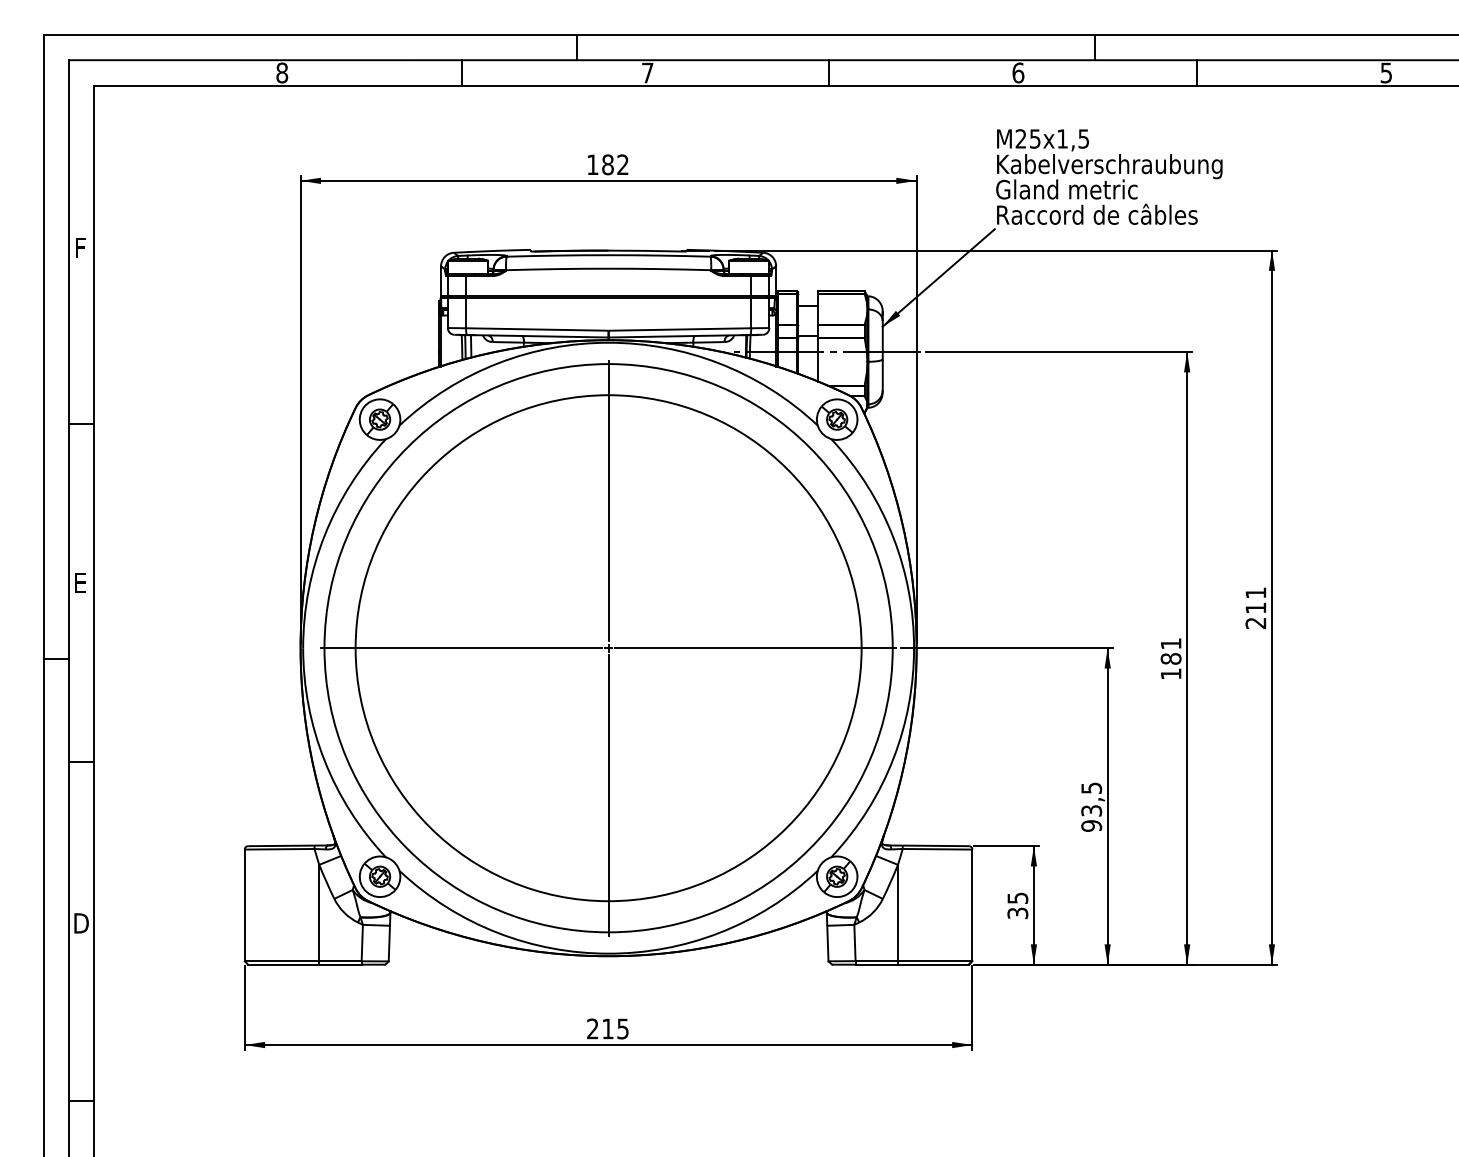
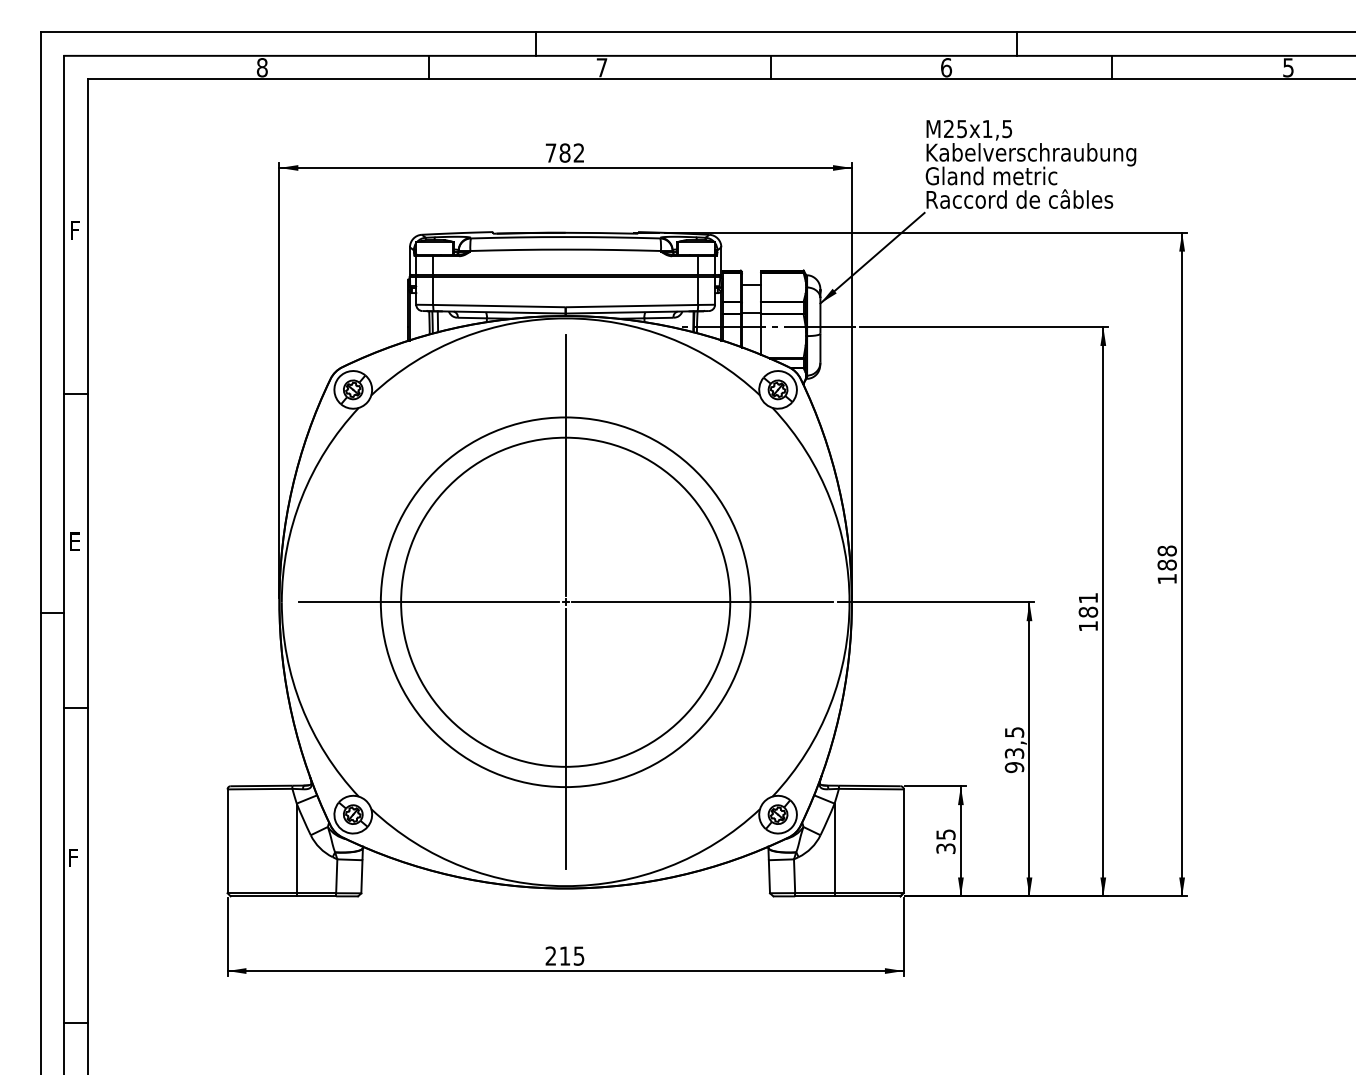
text: (592, 164) -> (550, 152), 182 -> 782
text: (1255, 608) -> (1166, 565), 211 -> 188
circle: (608, 648) -> (565, 602), size x0.7
circle: (608, 648) -> (565, 602), size x0.7
text: (81, 923) -> (75, 858), D -> F

